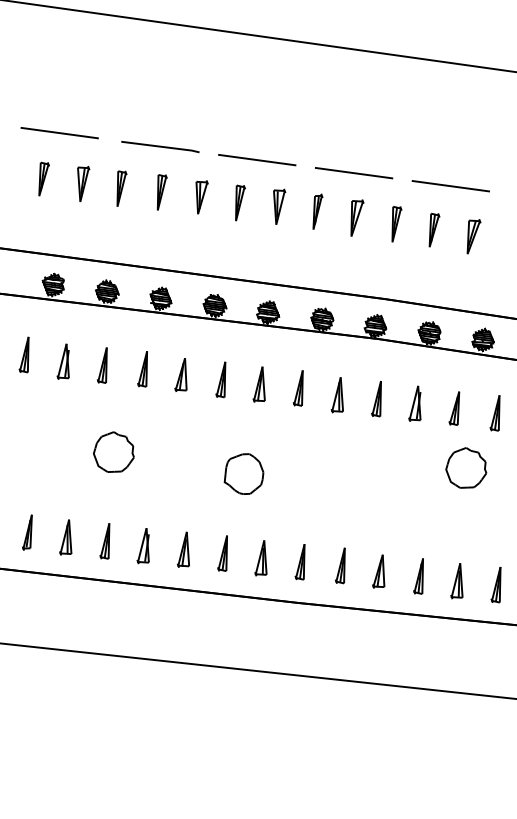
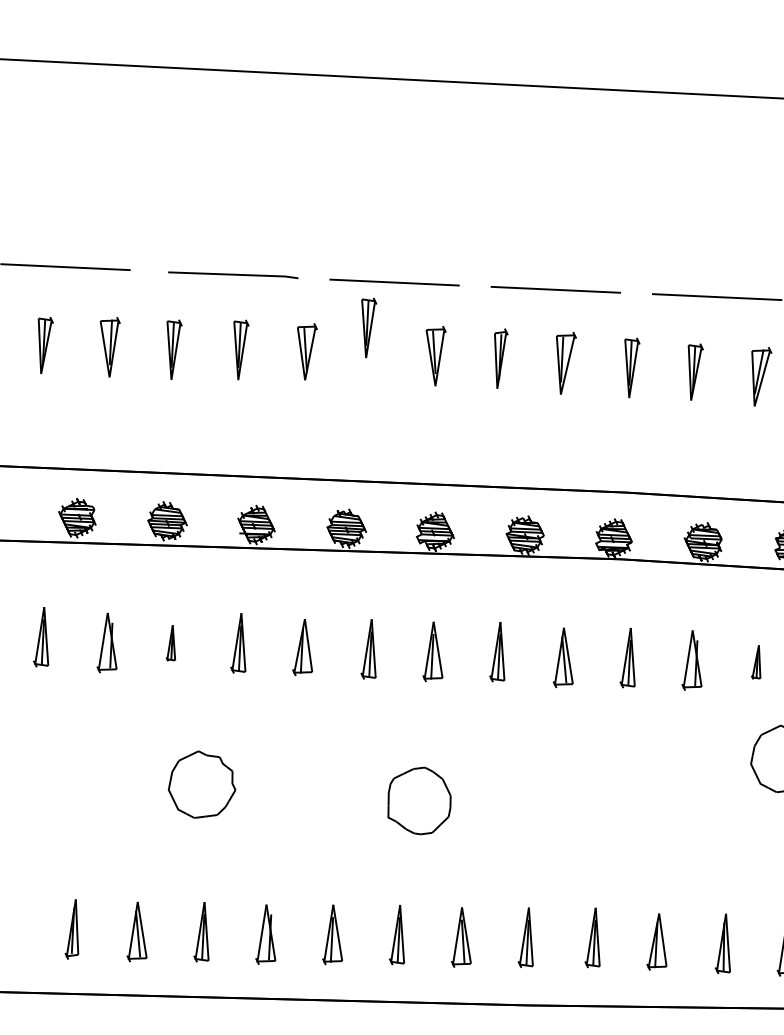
part: (240, 202) -> (370, 326), moved
part: (102, 365) -> (170, 643), size x0.6
part: (454, 408) -> (755, 662), size x0.6

